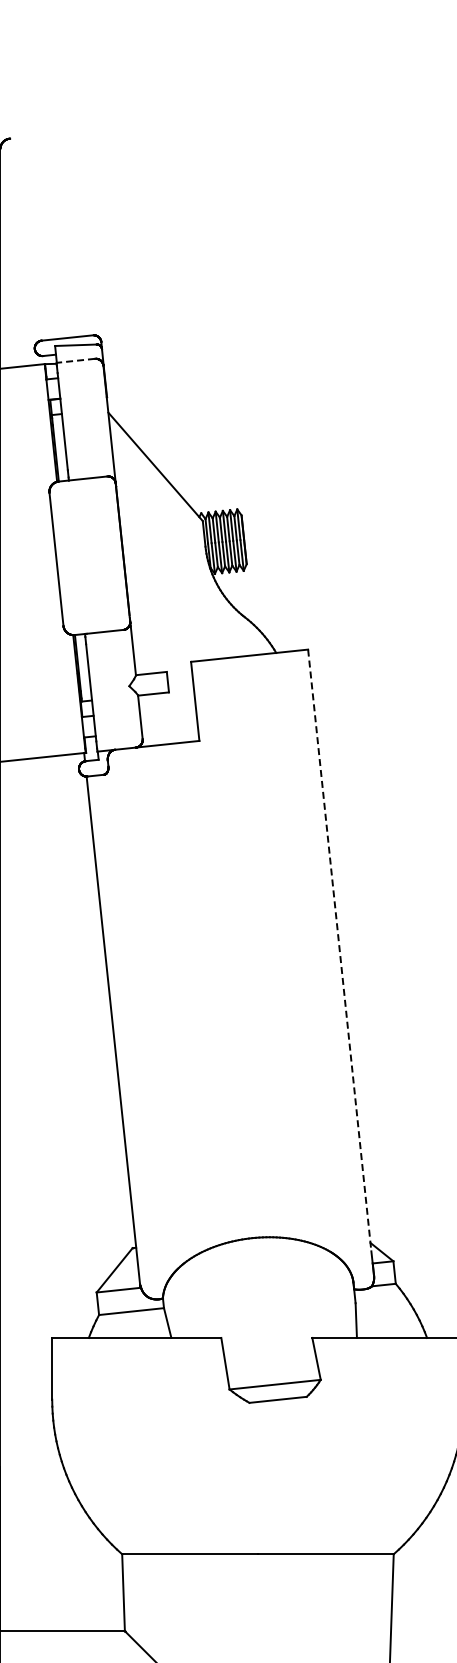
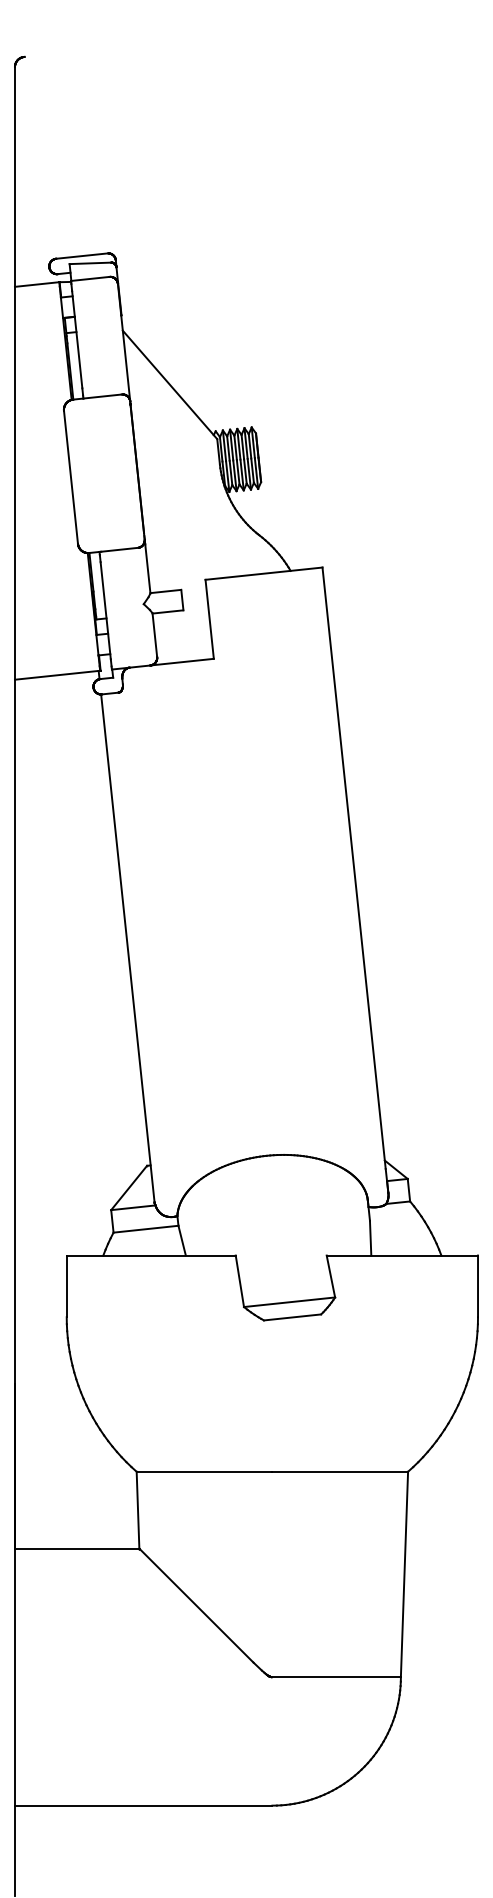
line: (75, 361) -> (89, 279), dashed -> solid
line: (340, 950) -> (354, 868), dashed -> solid

